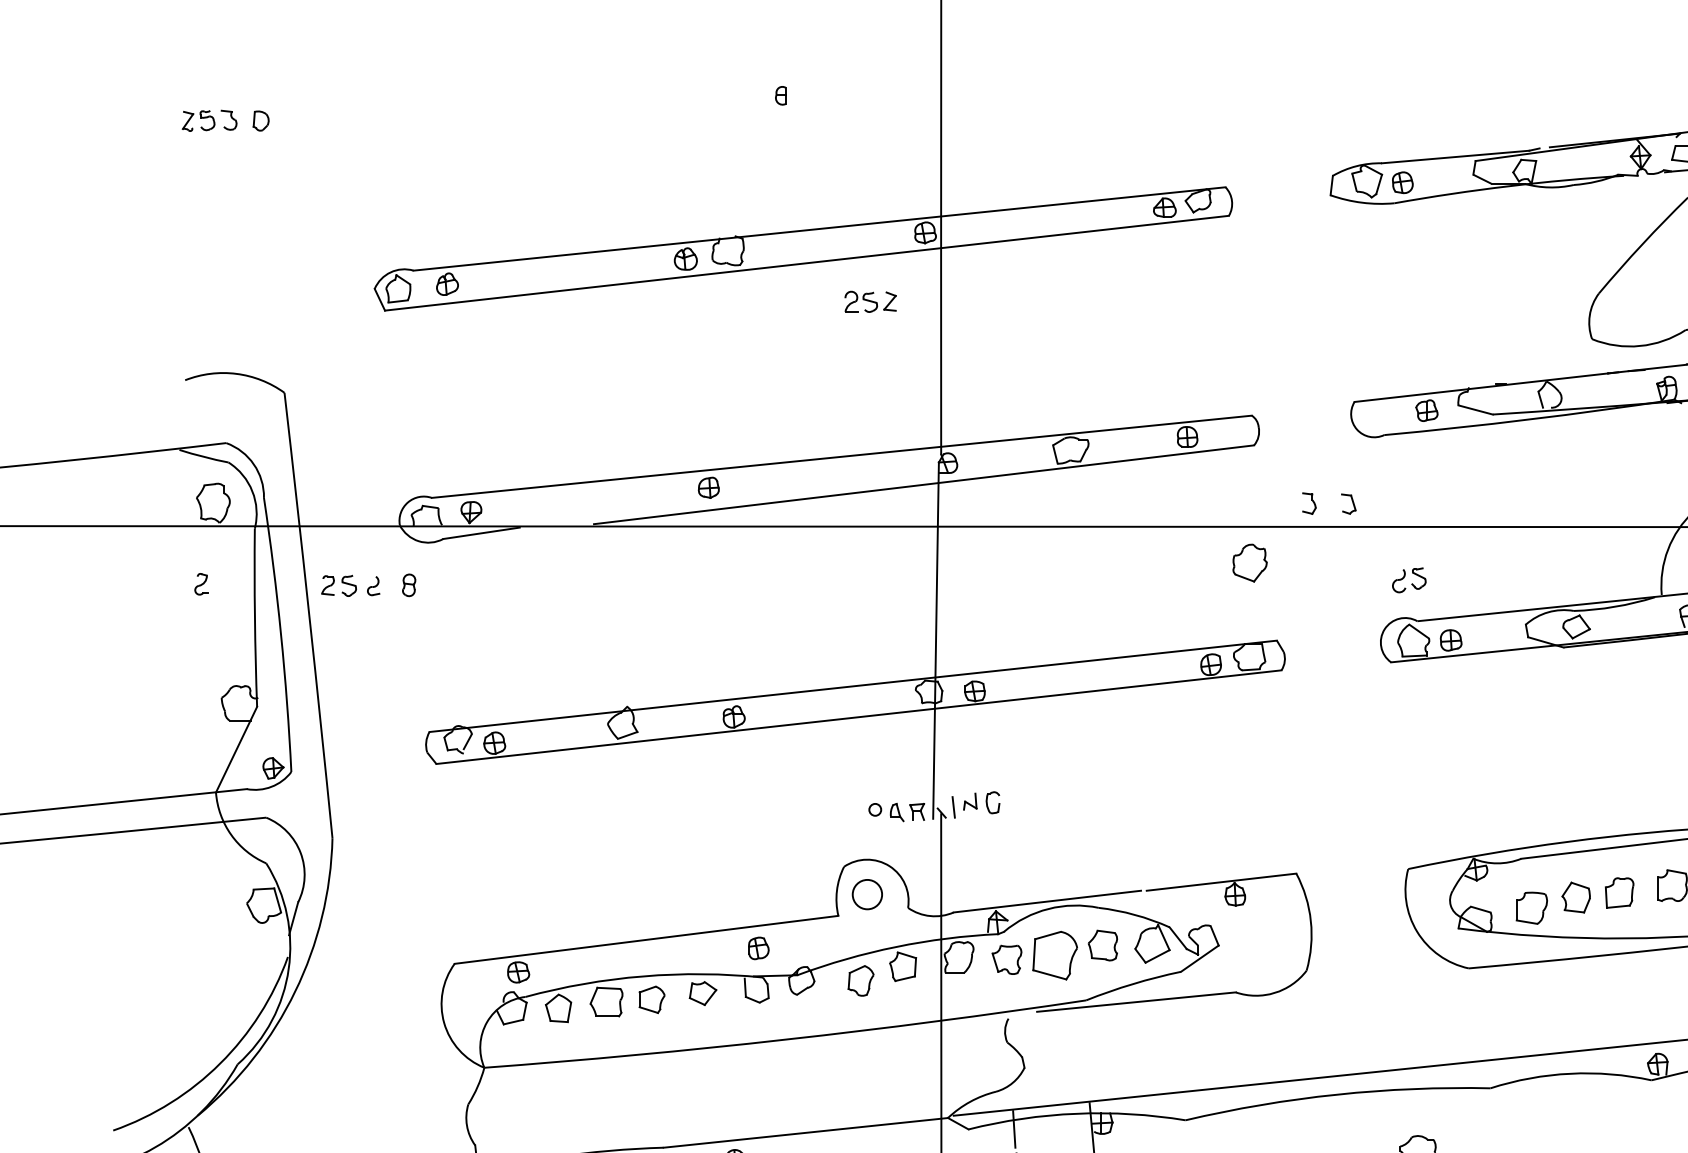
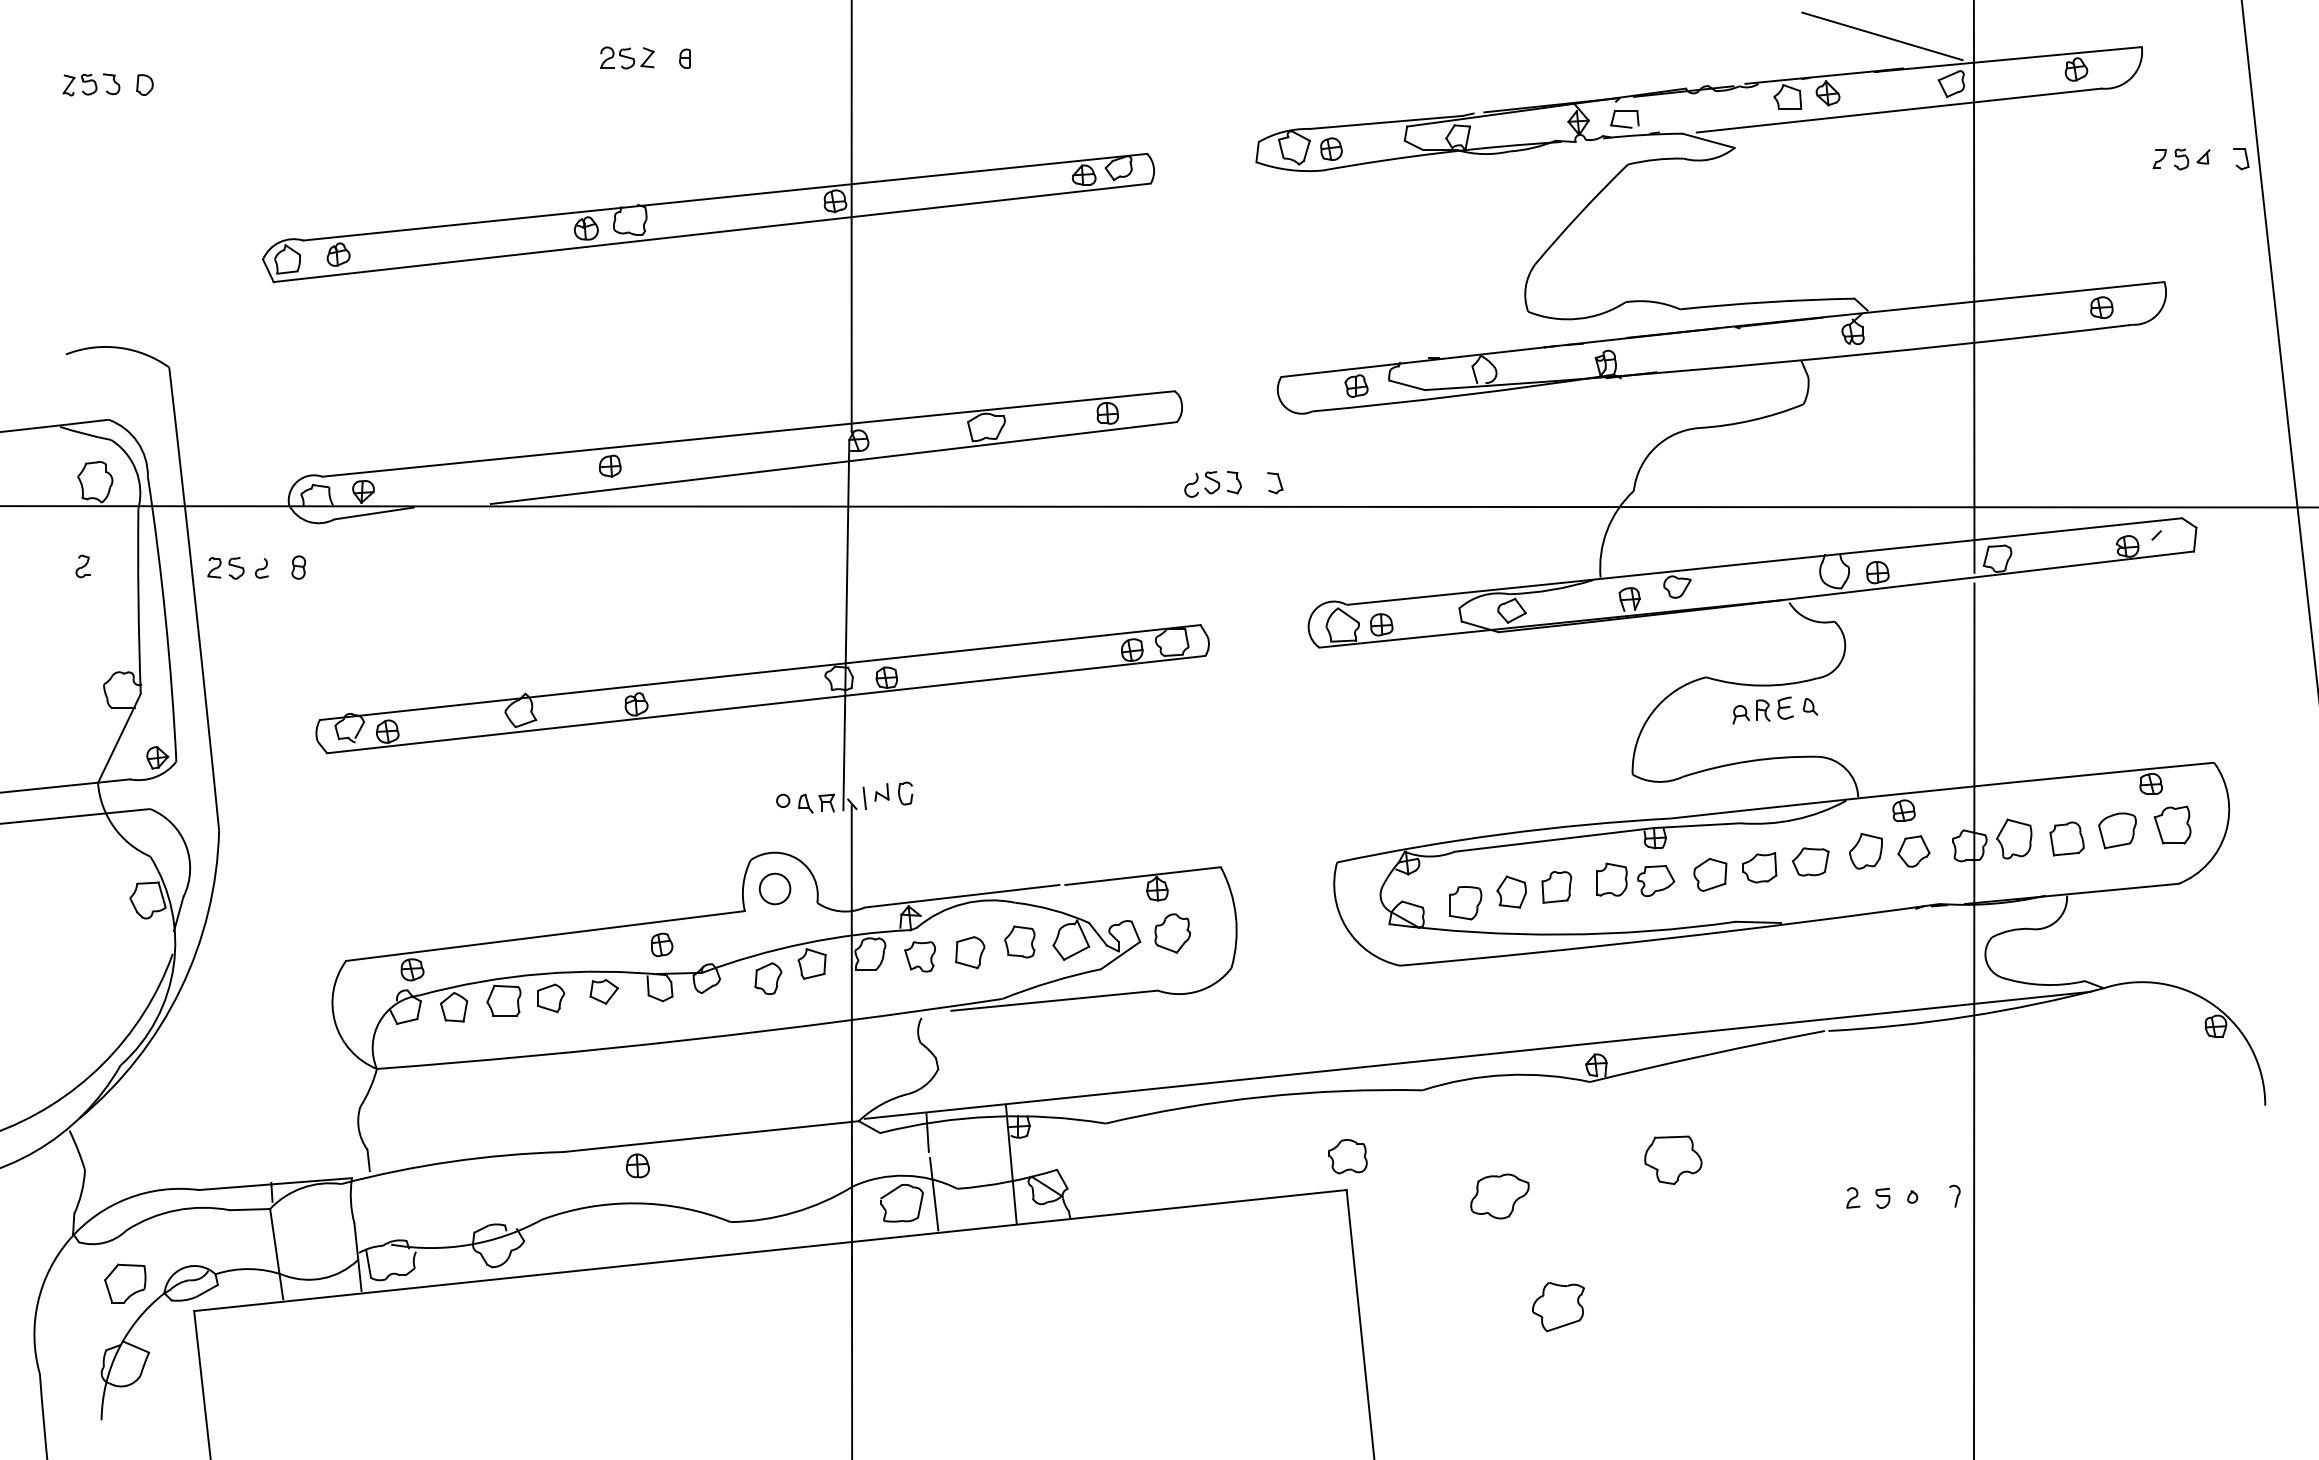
part: (870, 301) -> (627, 57), moved
part: (1249, 563) -> (1172, 933), moved
part: (1409, 580) -> (1202, 484), moved
part: (1055, 955) -> (970, 952), size x0.62

